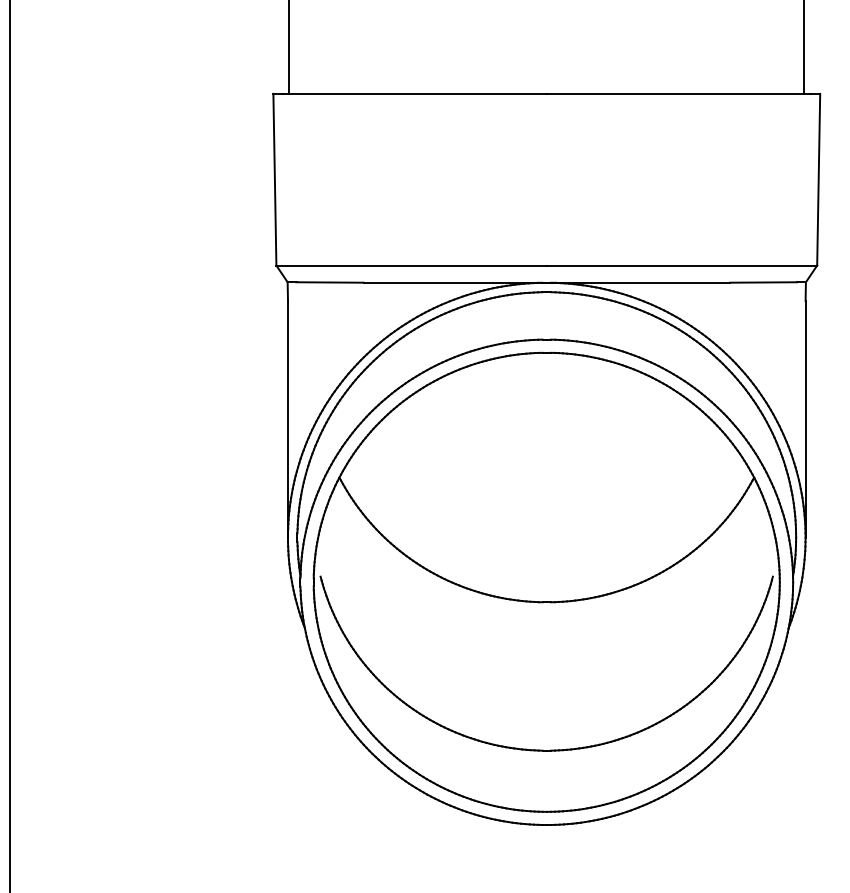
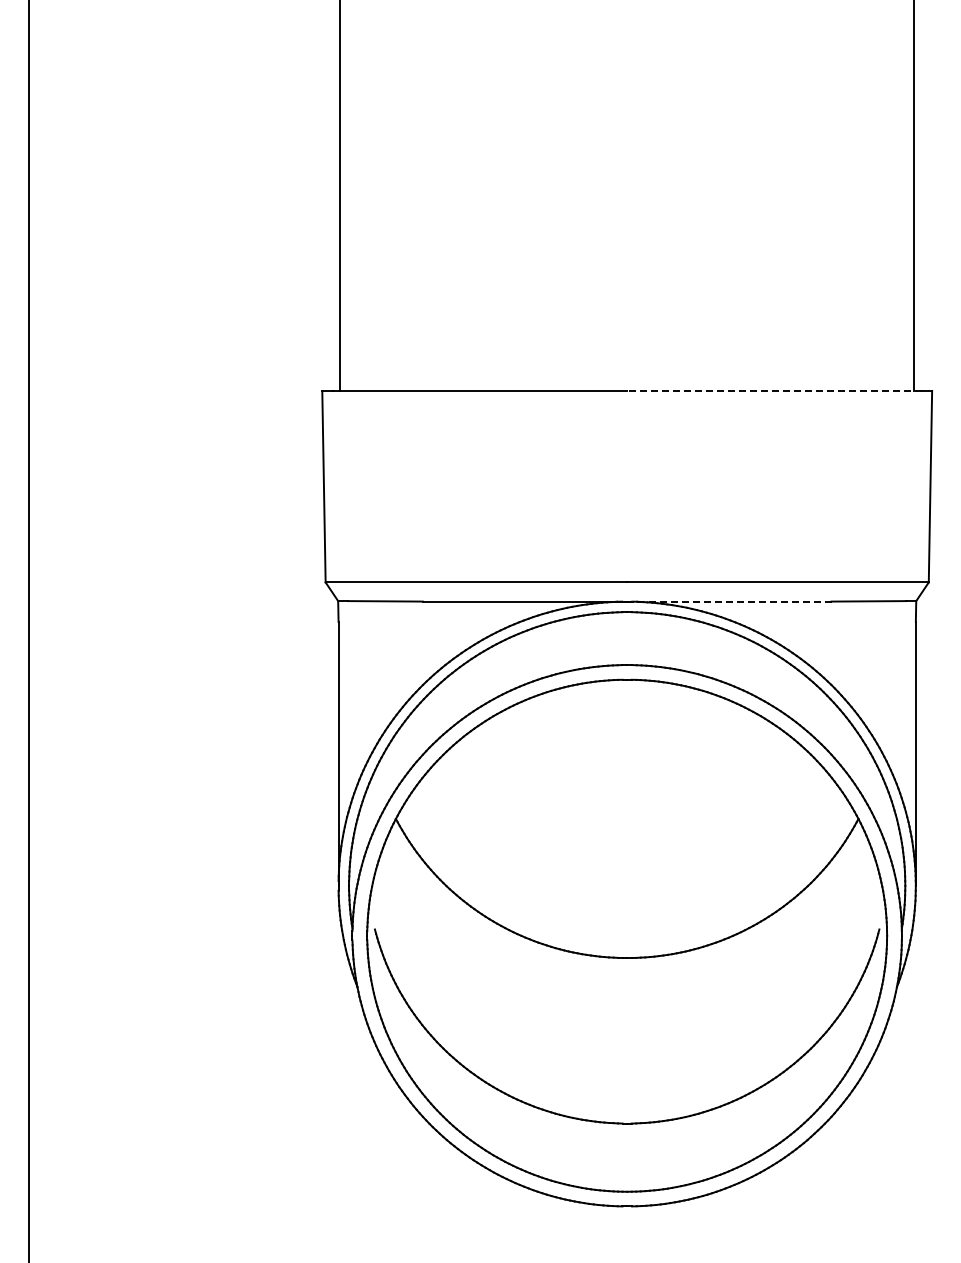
line: (677, 93) -> (773, 390), solid -> dashed
line: (637, 282) -> (728, 601), solid -> dashed

